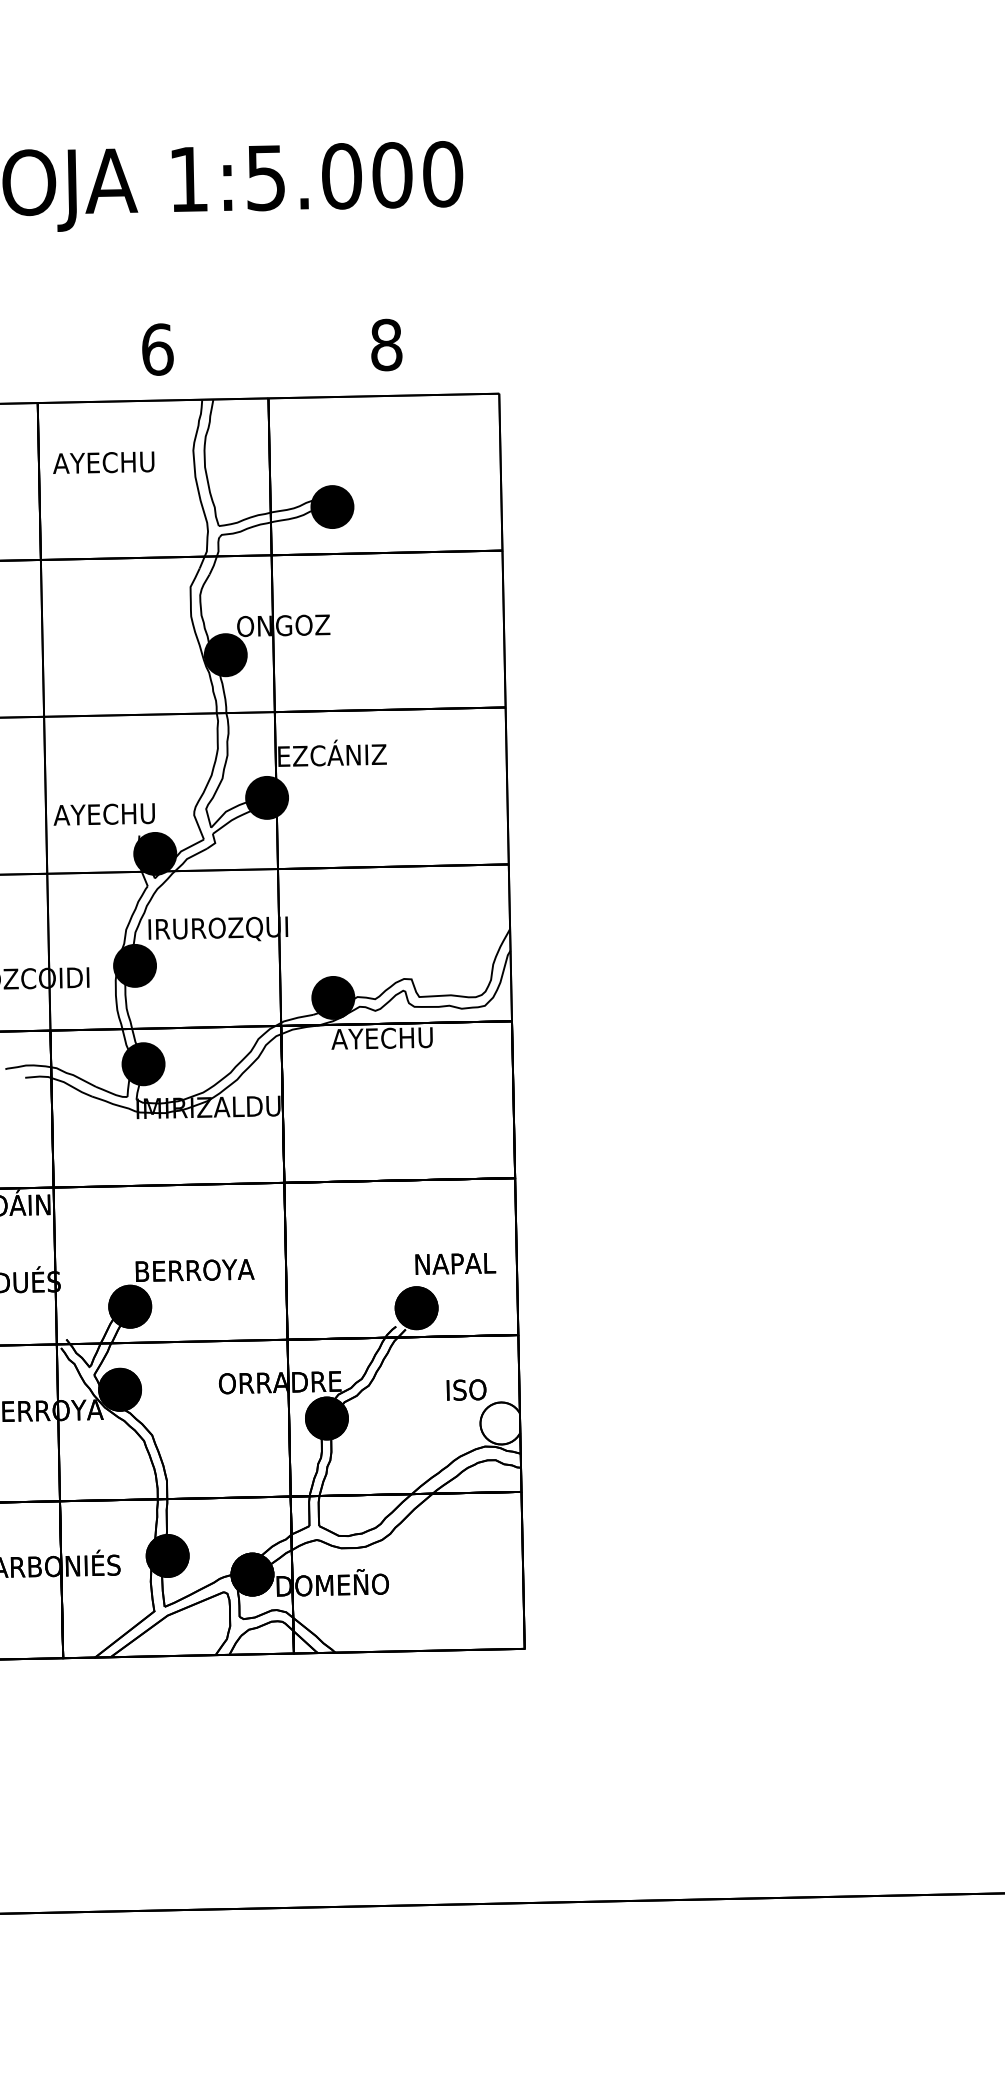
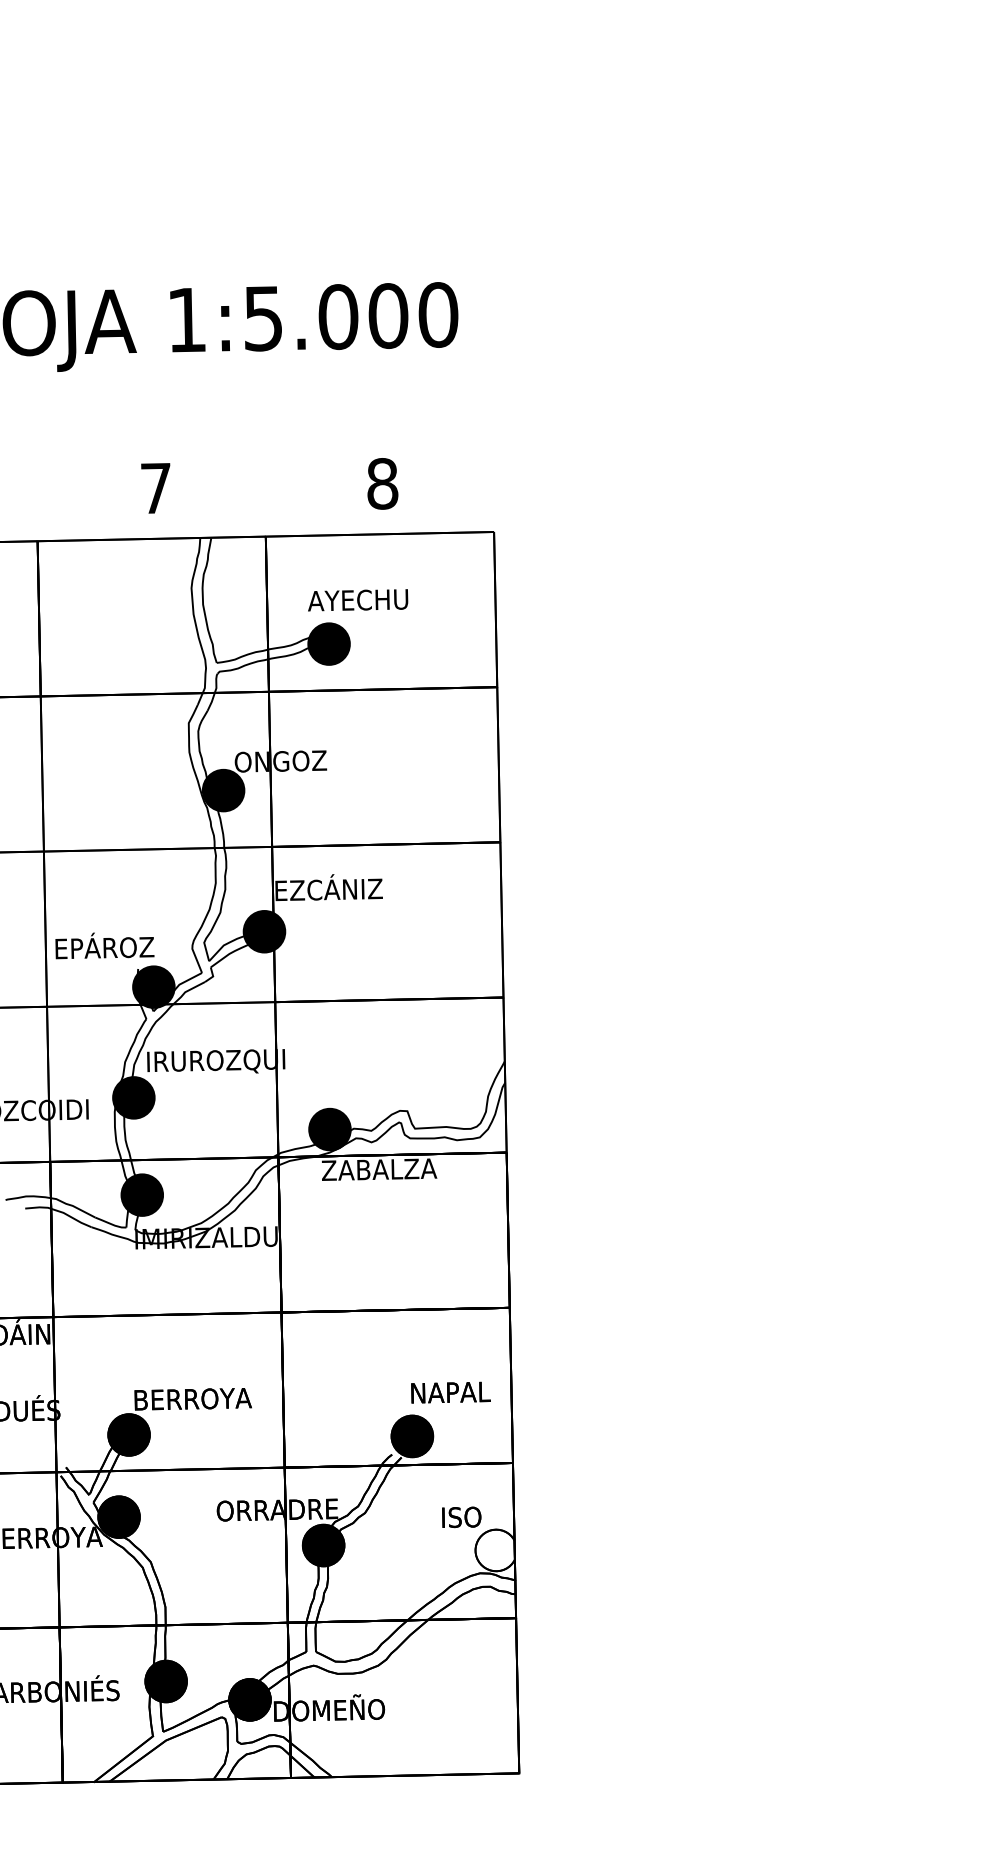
text: (157, 349) -> (156, 488), 6 -> 7
text: (103, 462) -> (357, 600), moved
text: (104, 811) -> (103, 945), AYECHU -> EPÁROZ
text: (383, 1038) -> (379, 1169), AYECHU -> ZABALZA

